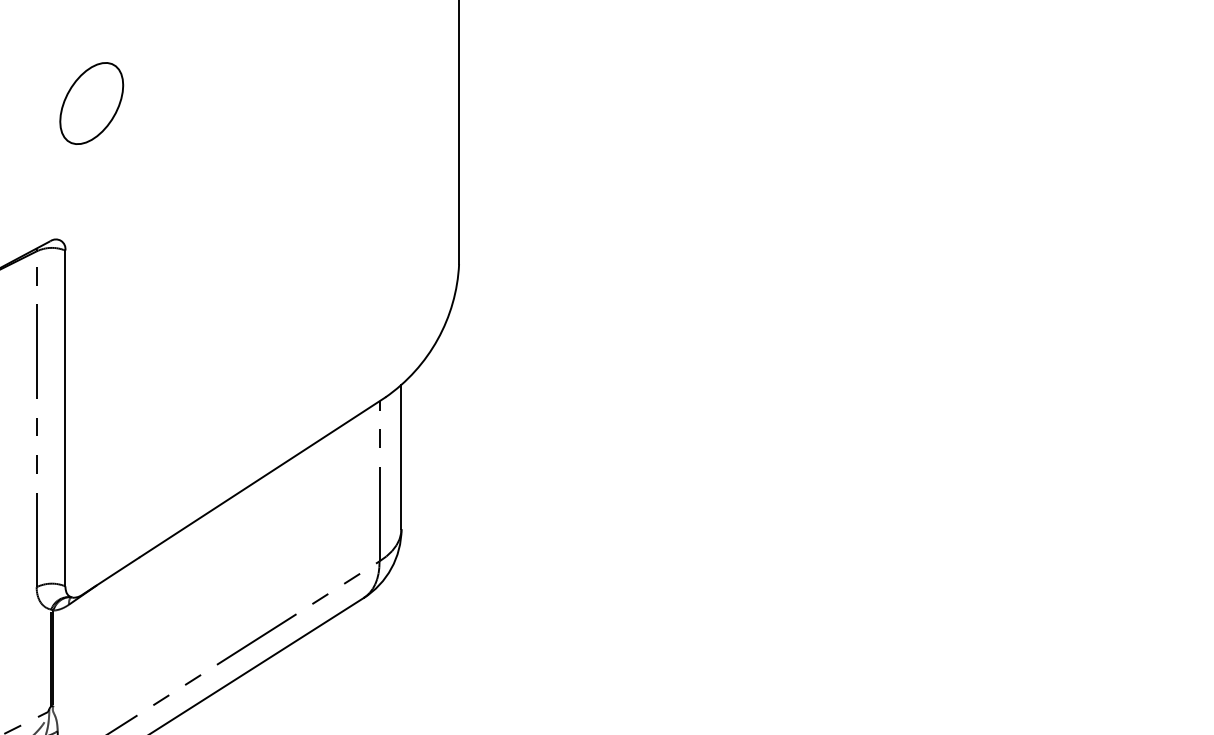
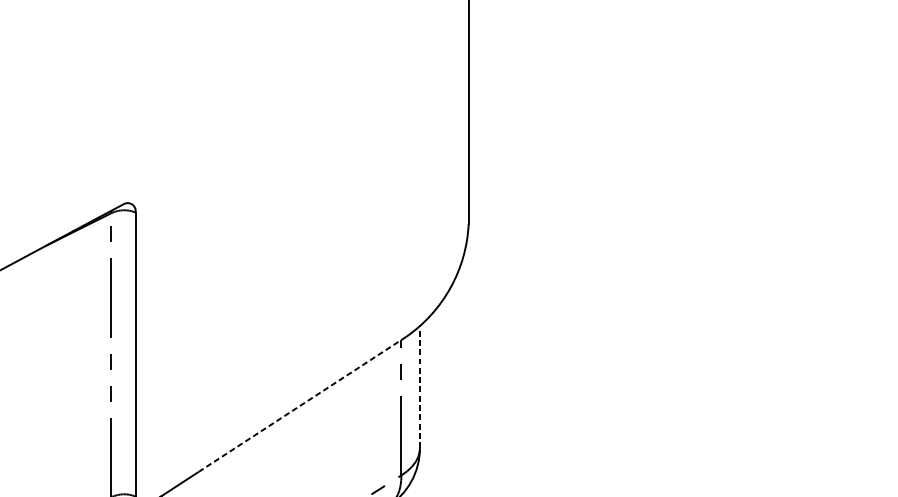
part: (91, 103) -> (157, 88), removed
line: (401, 456) -> (419, 386), solid -> dashed
line: (262, 477) -> (302, 404), solid -> dashed

